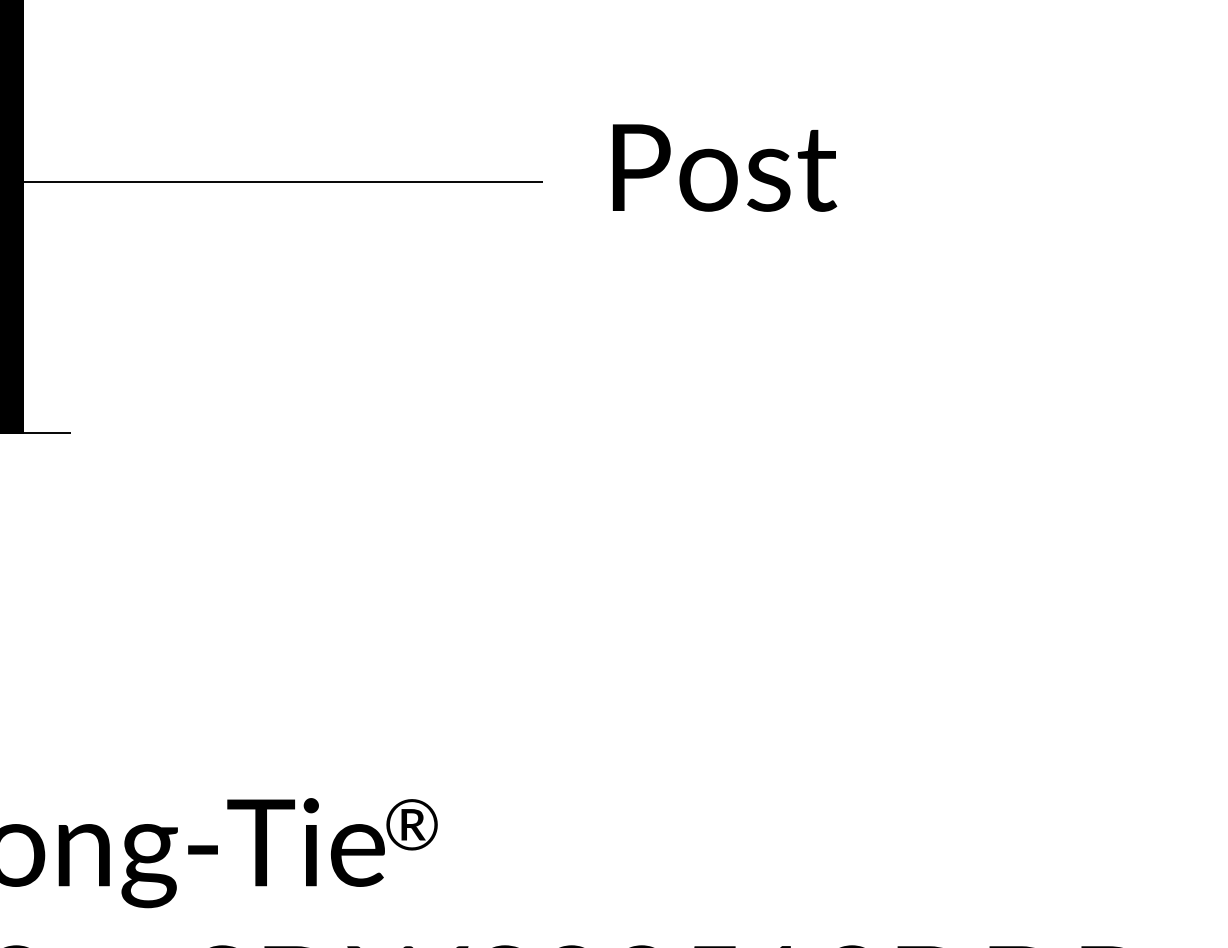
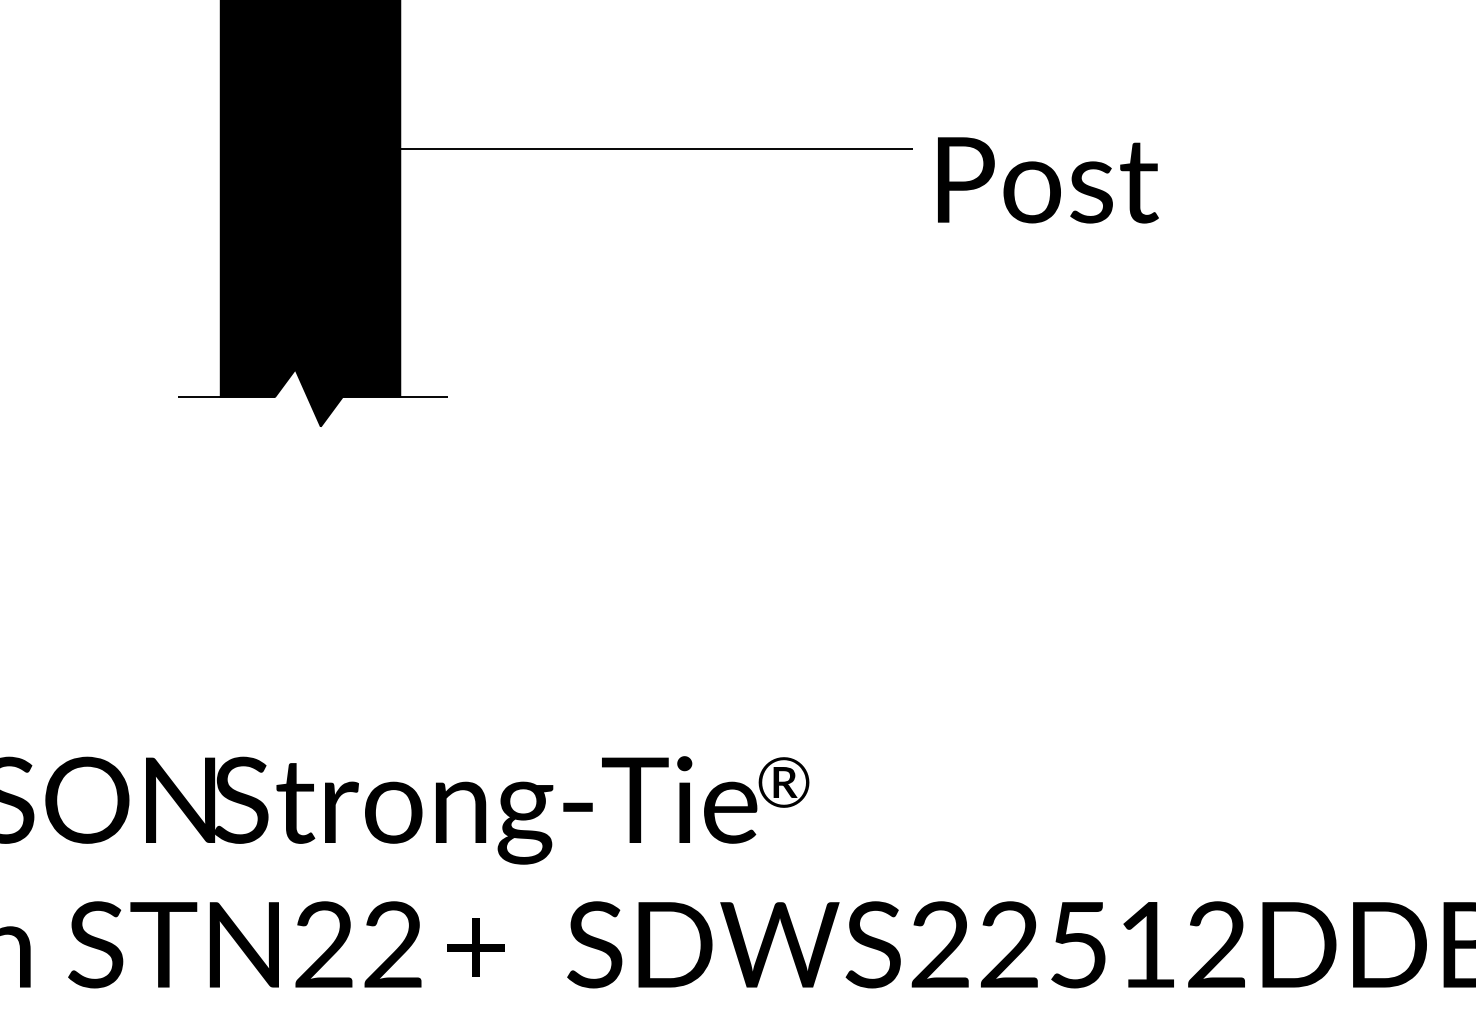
text: (725, 168) -> (1048, 180), moved

